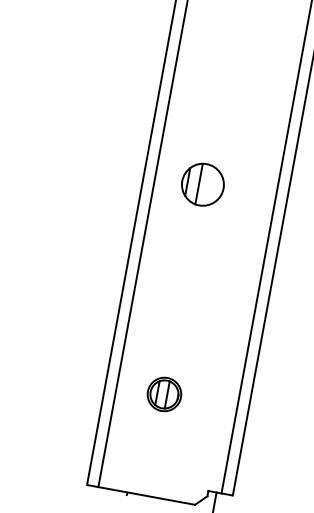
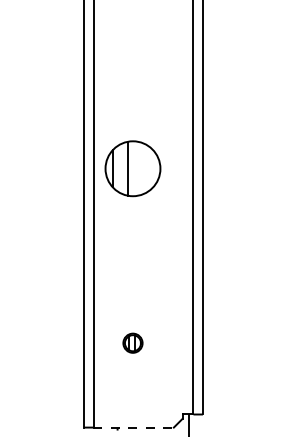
part: (202, 185) -> (132, 169), size x1.6
part: (164, 393) -> (132, 342), size x0.7
line: (147, 496) -> (134, 427), solid -> dashed

